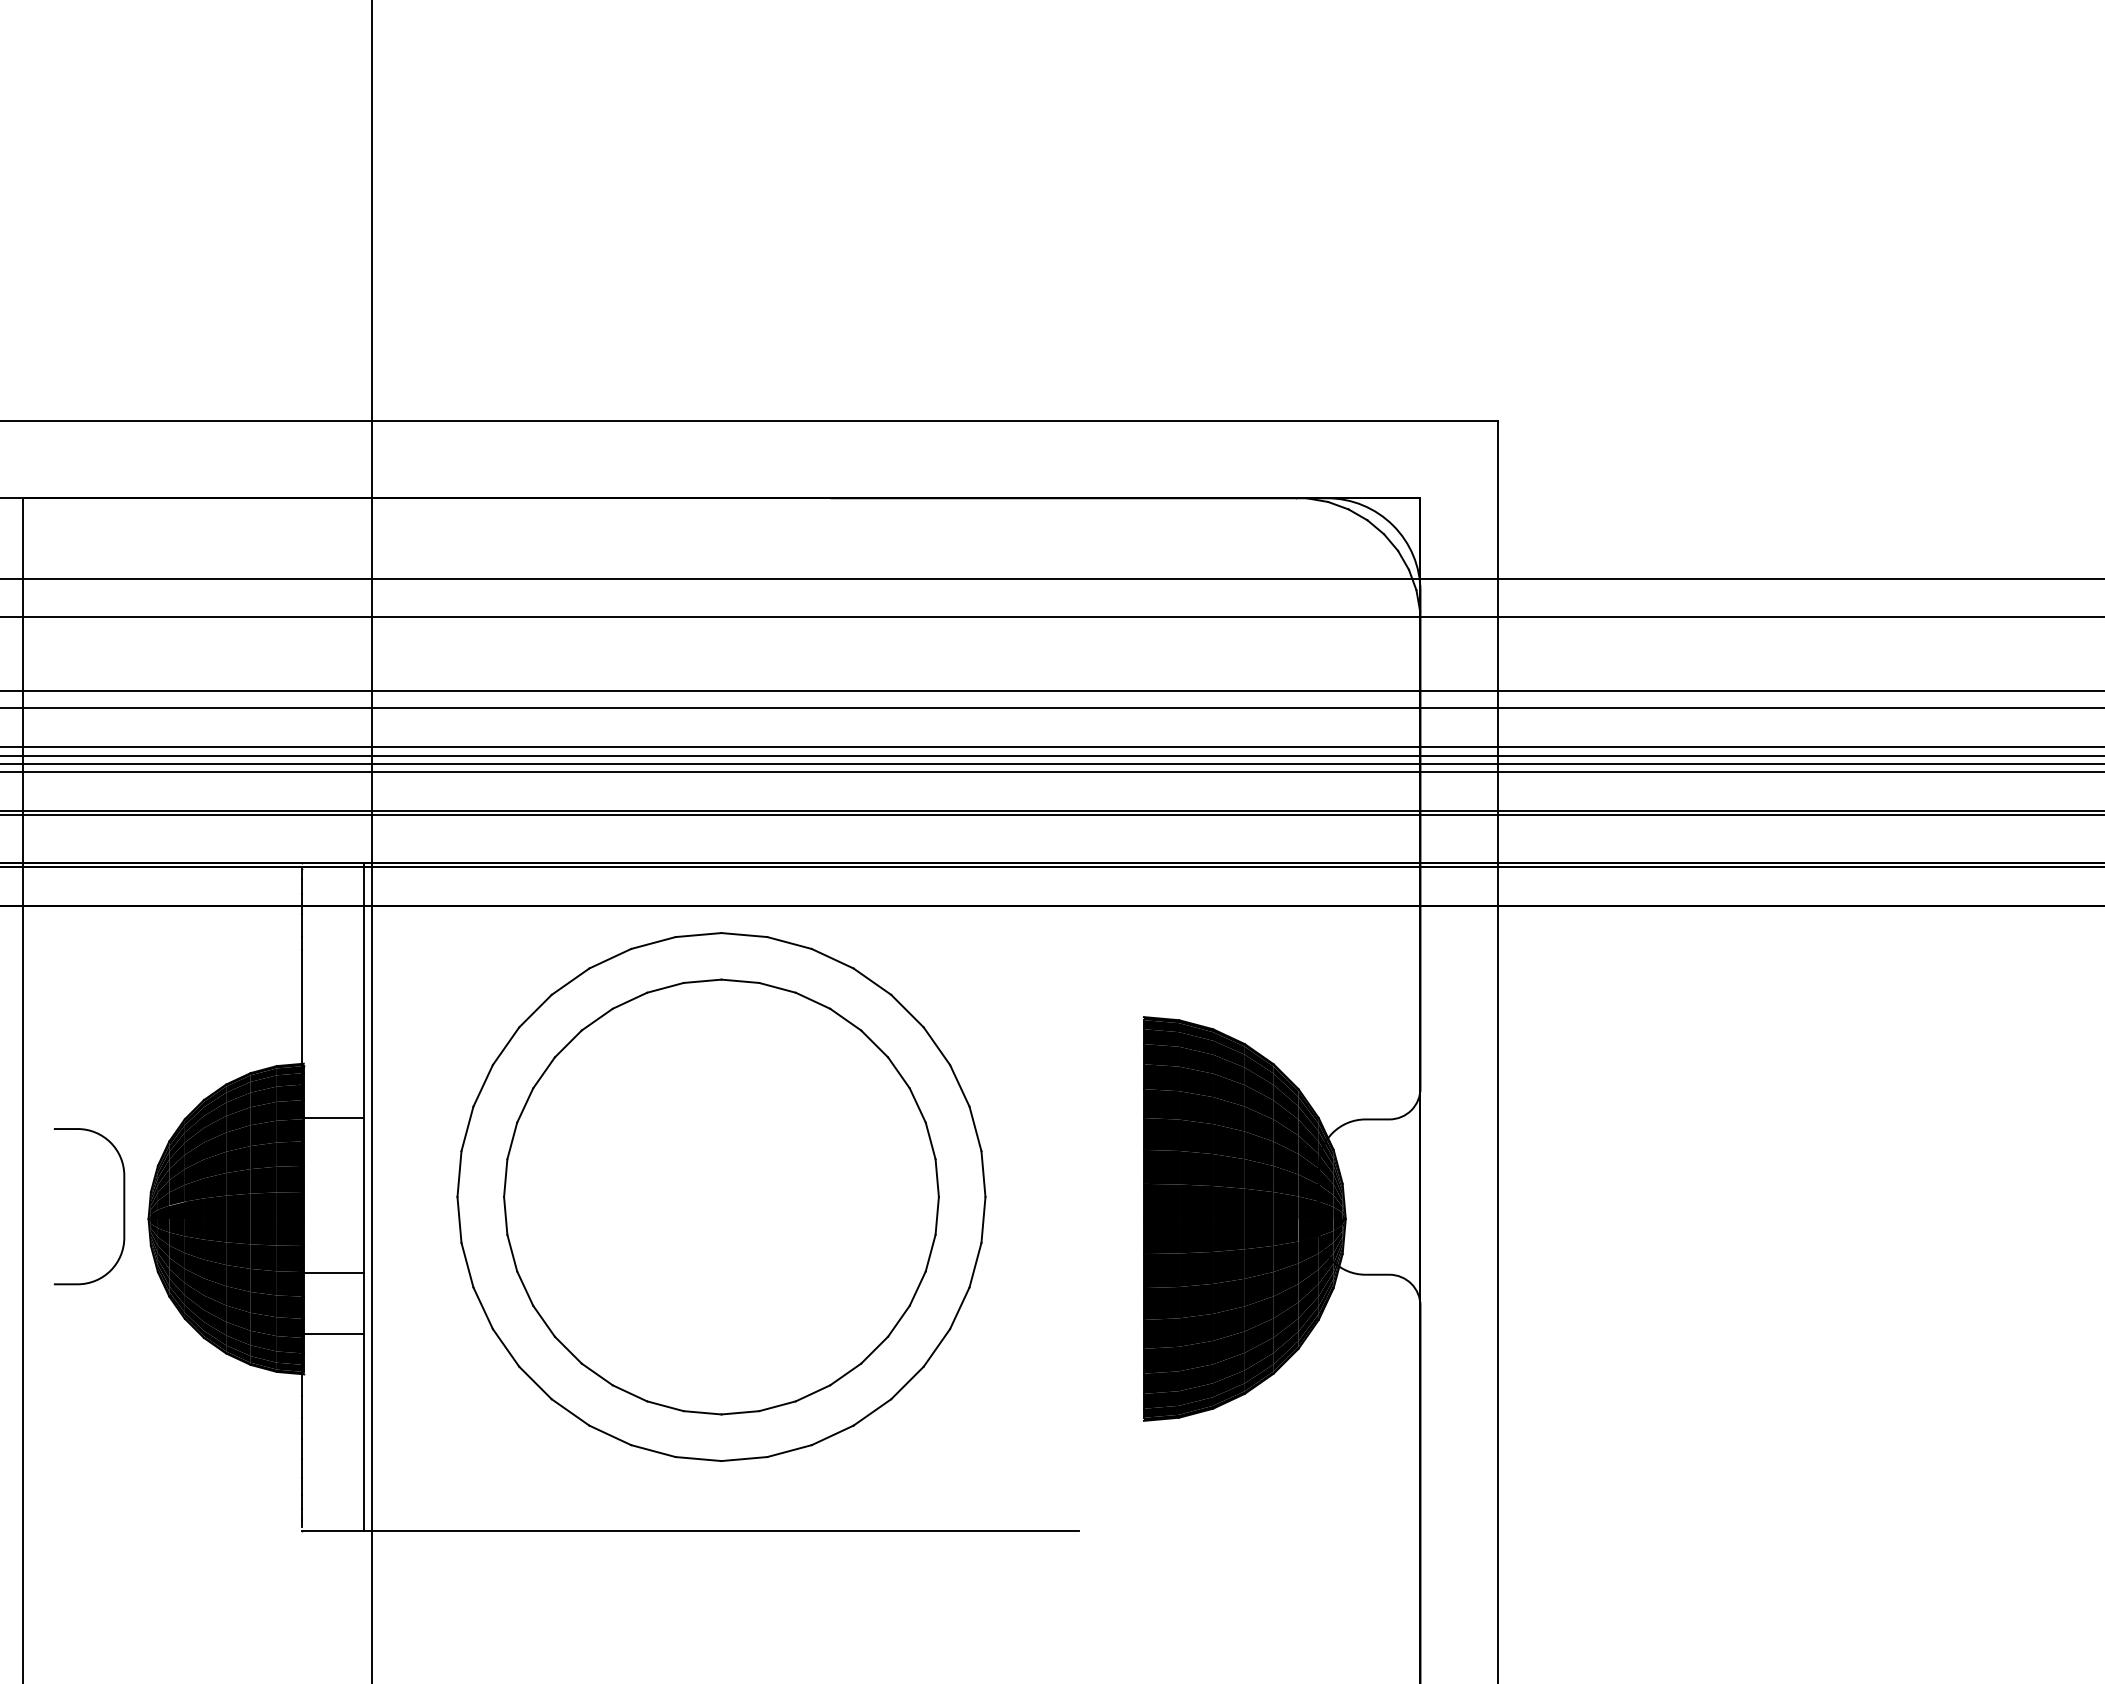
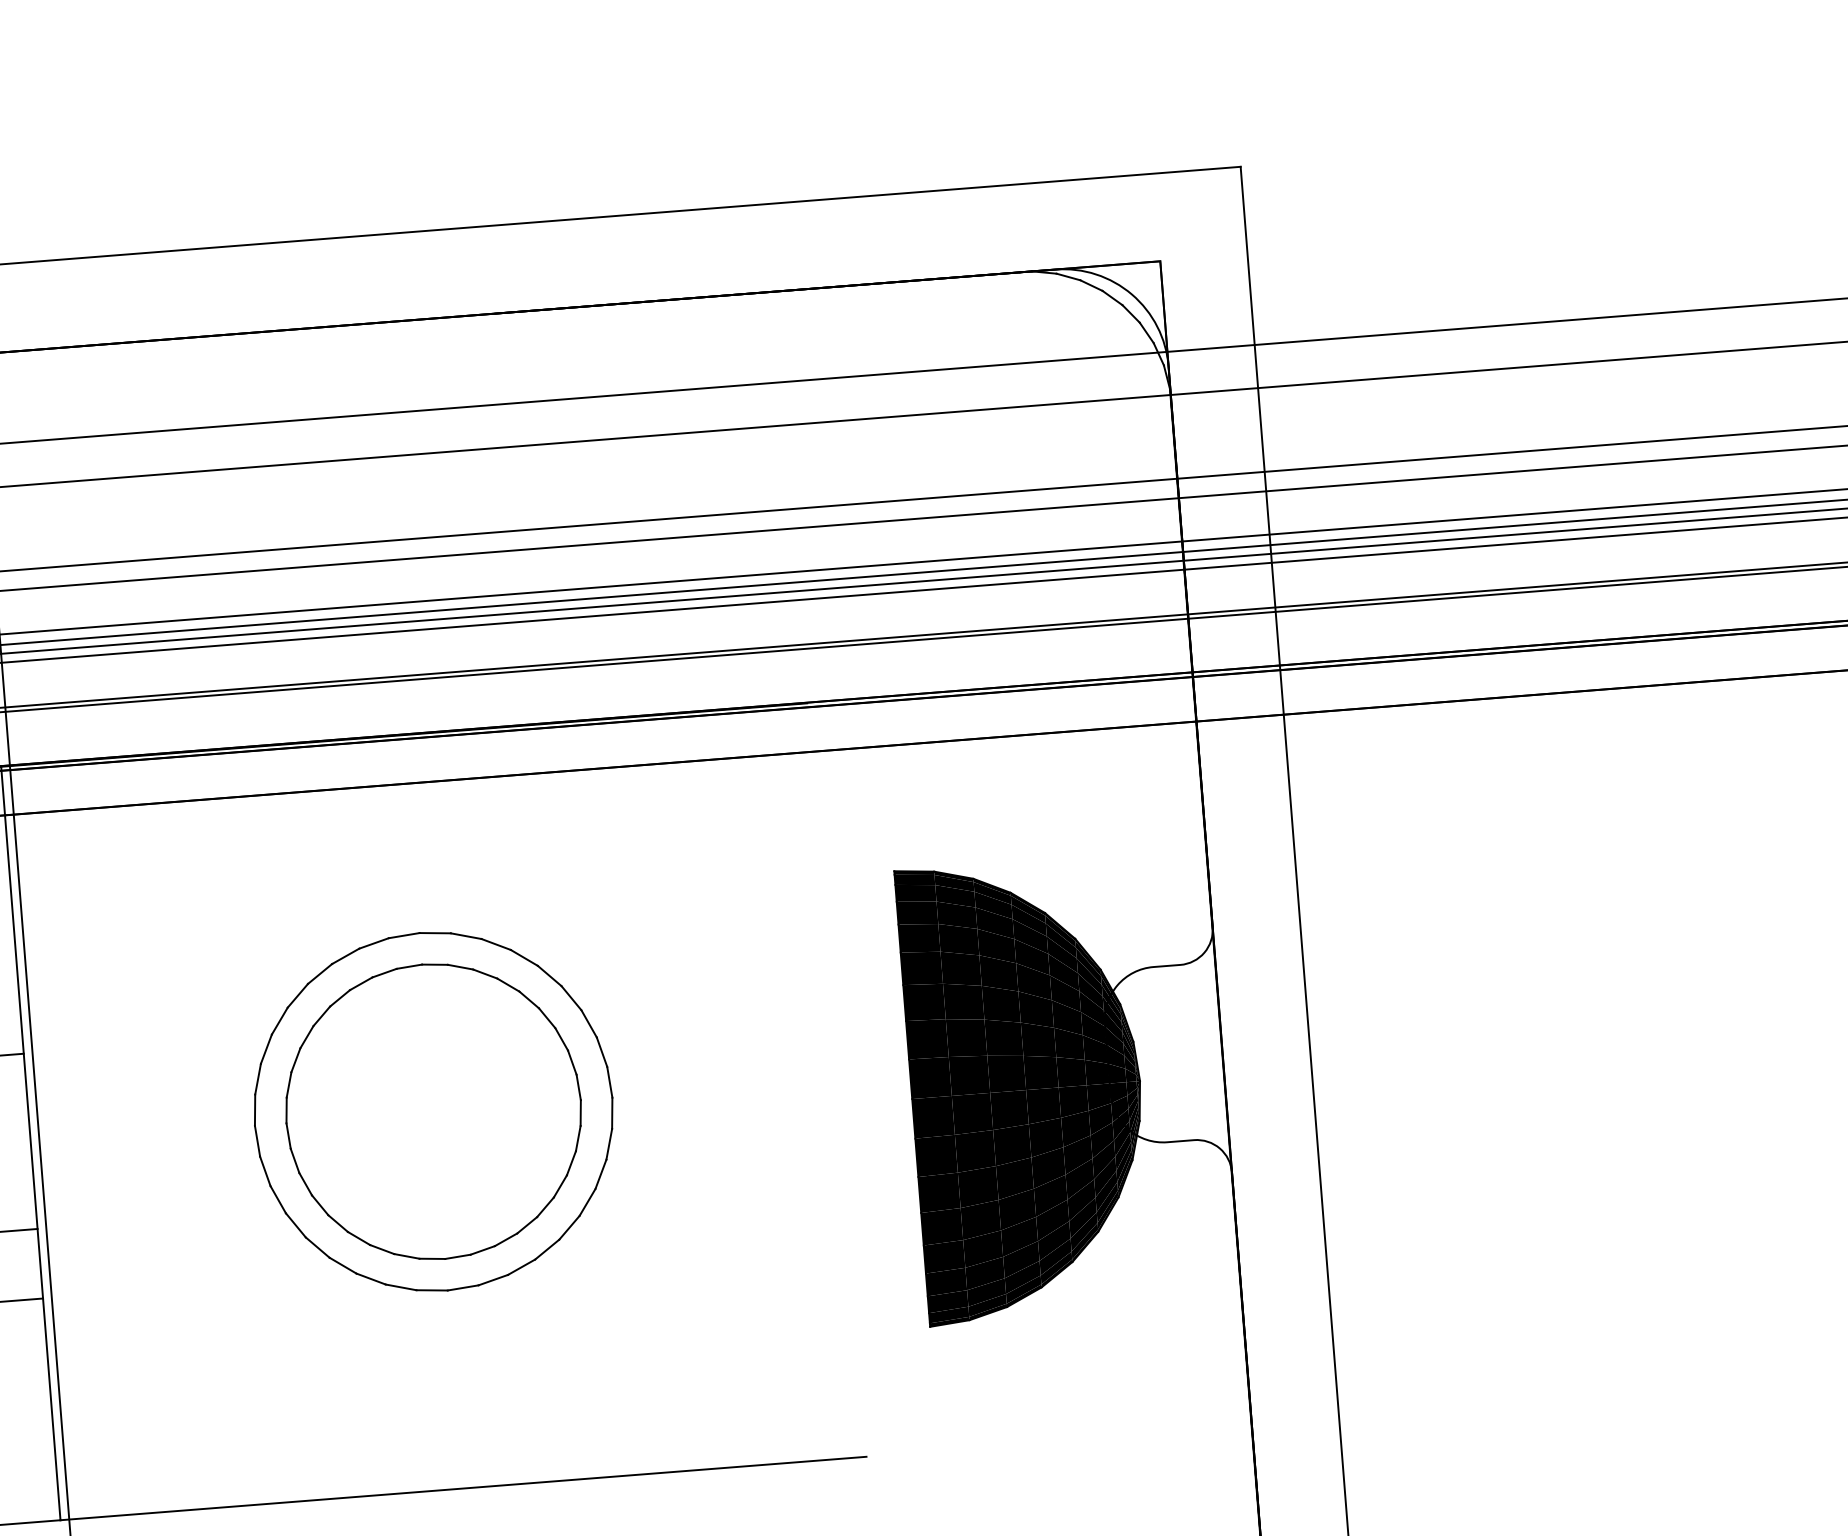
part: (721, 1196) -> (433, 1111), size x0.6

